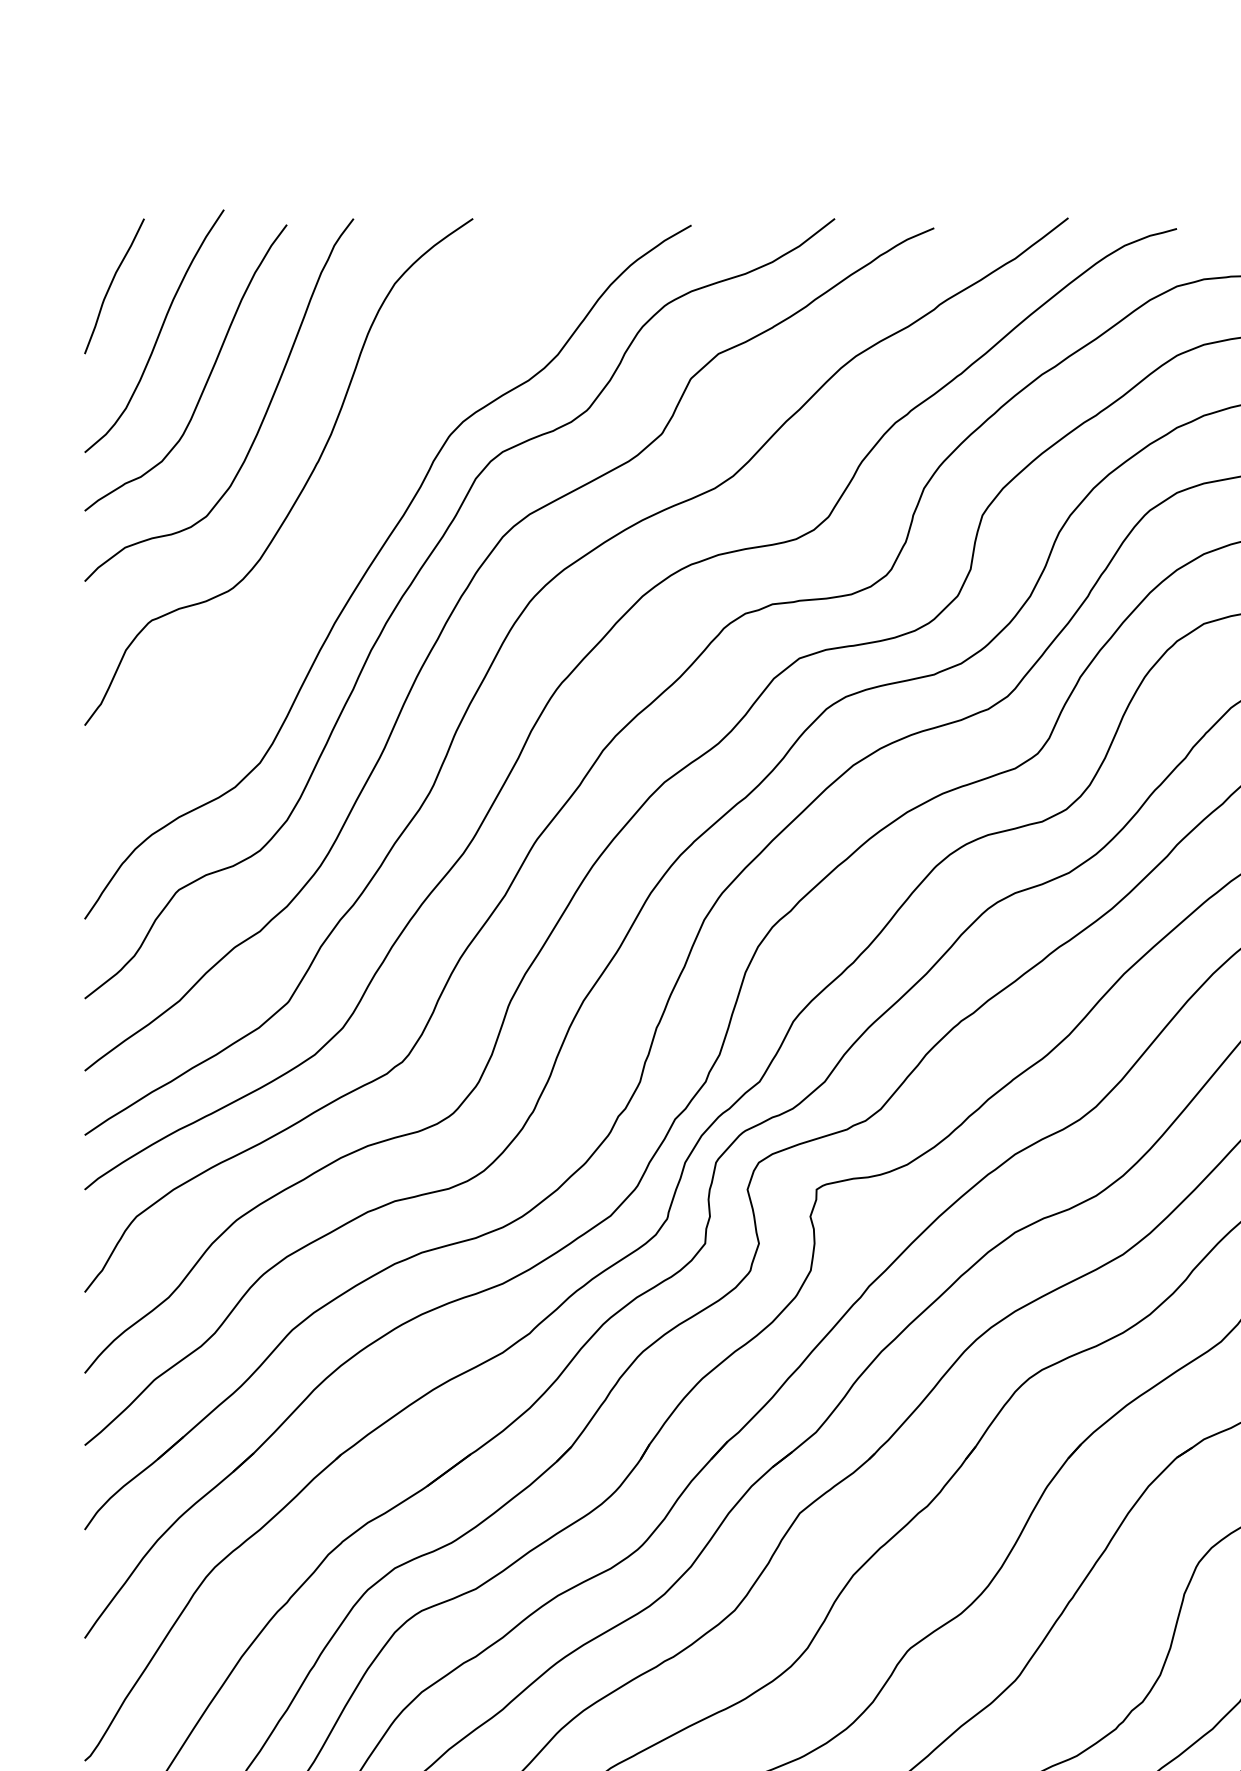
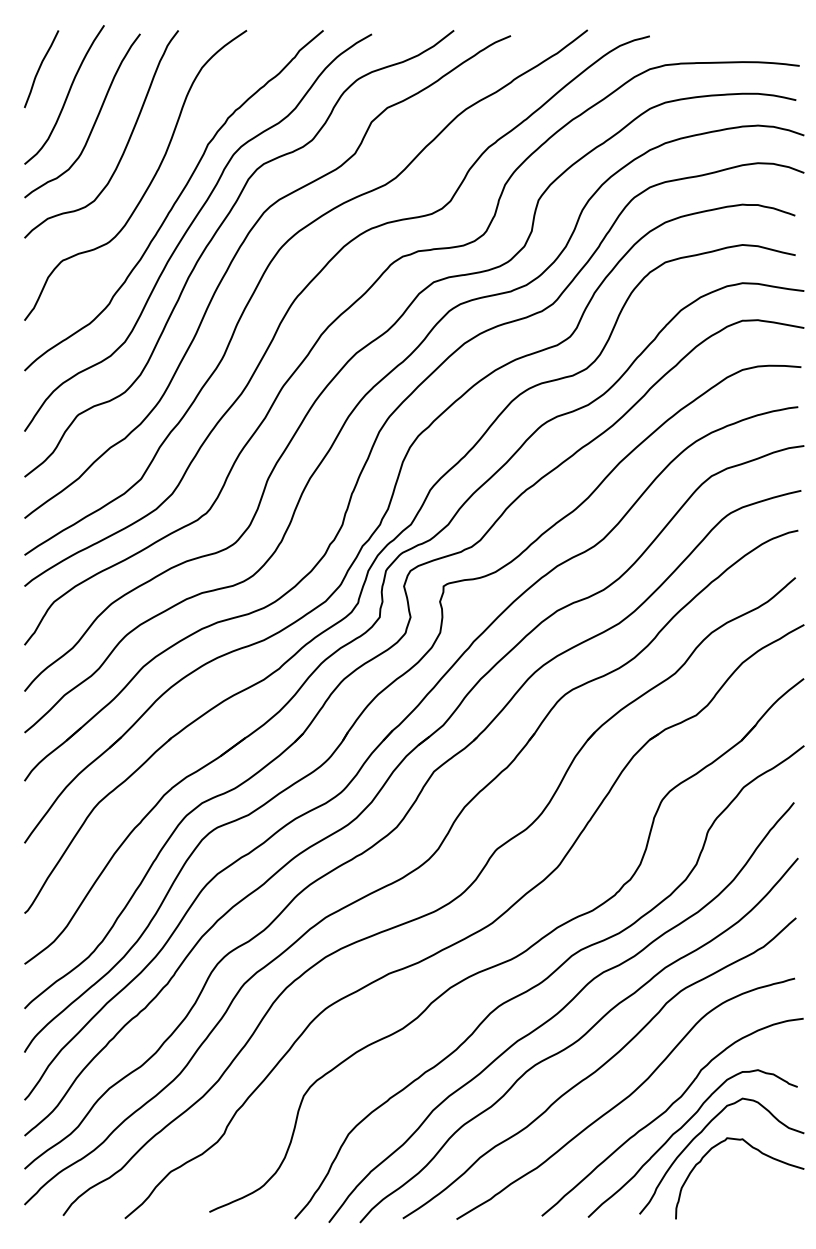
curve: (346, 517) -> (174, 201), added

